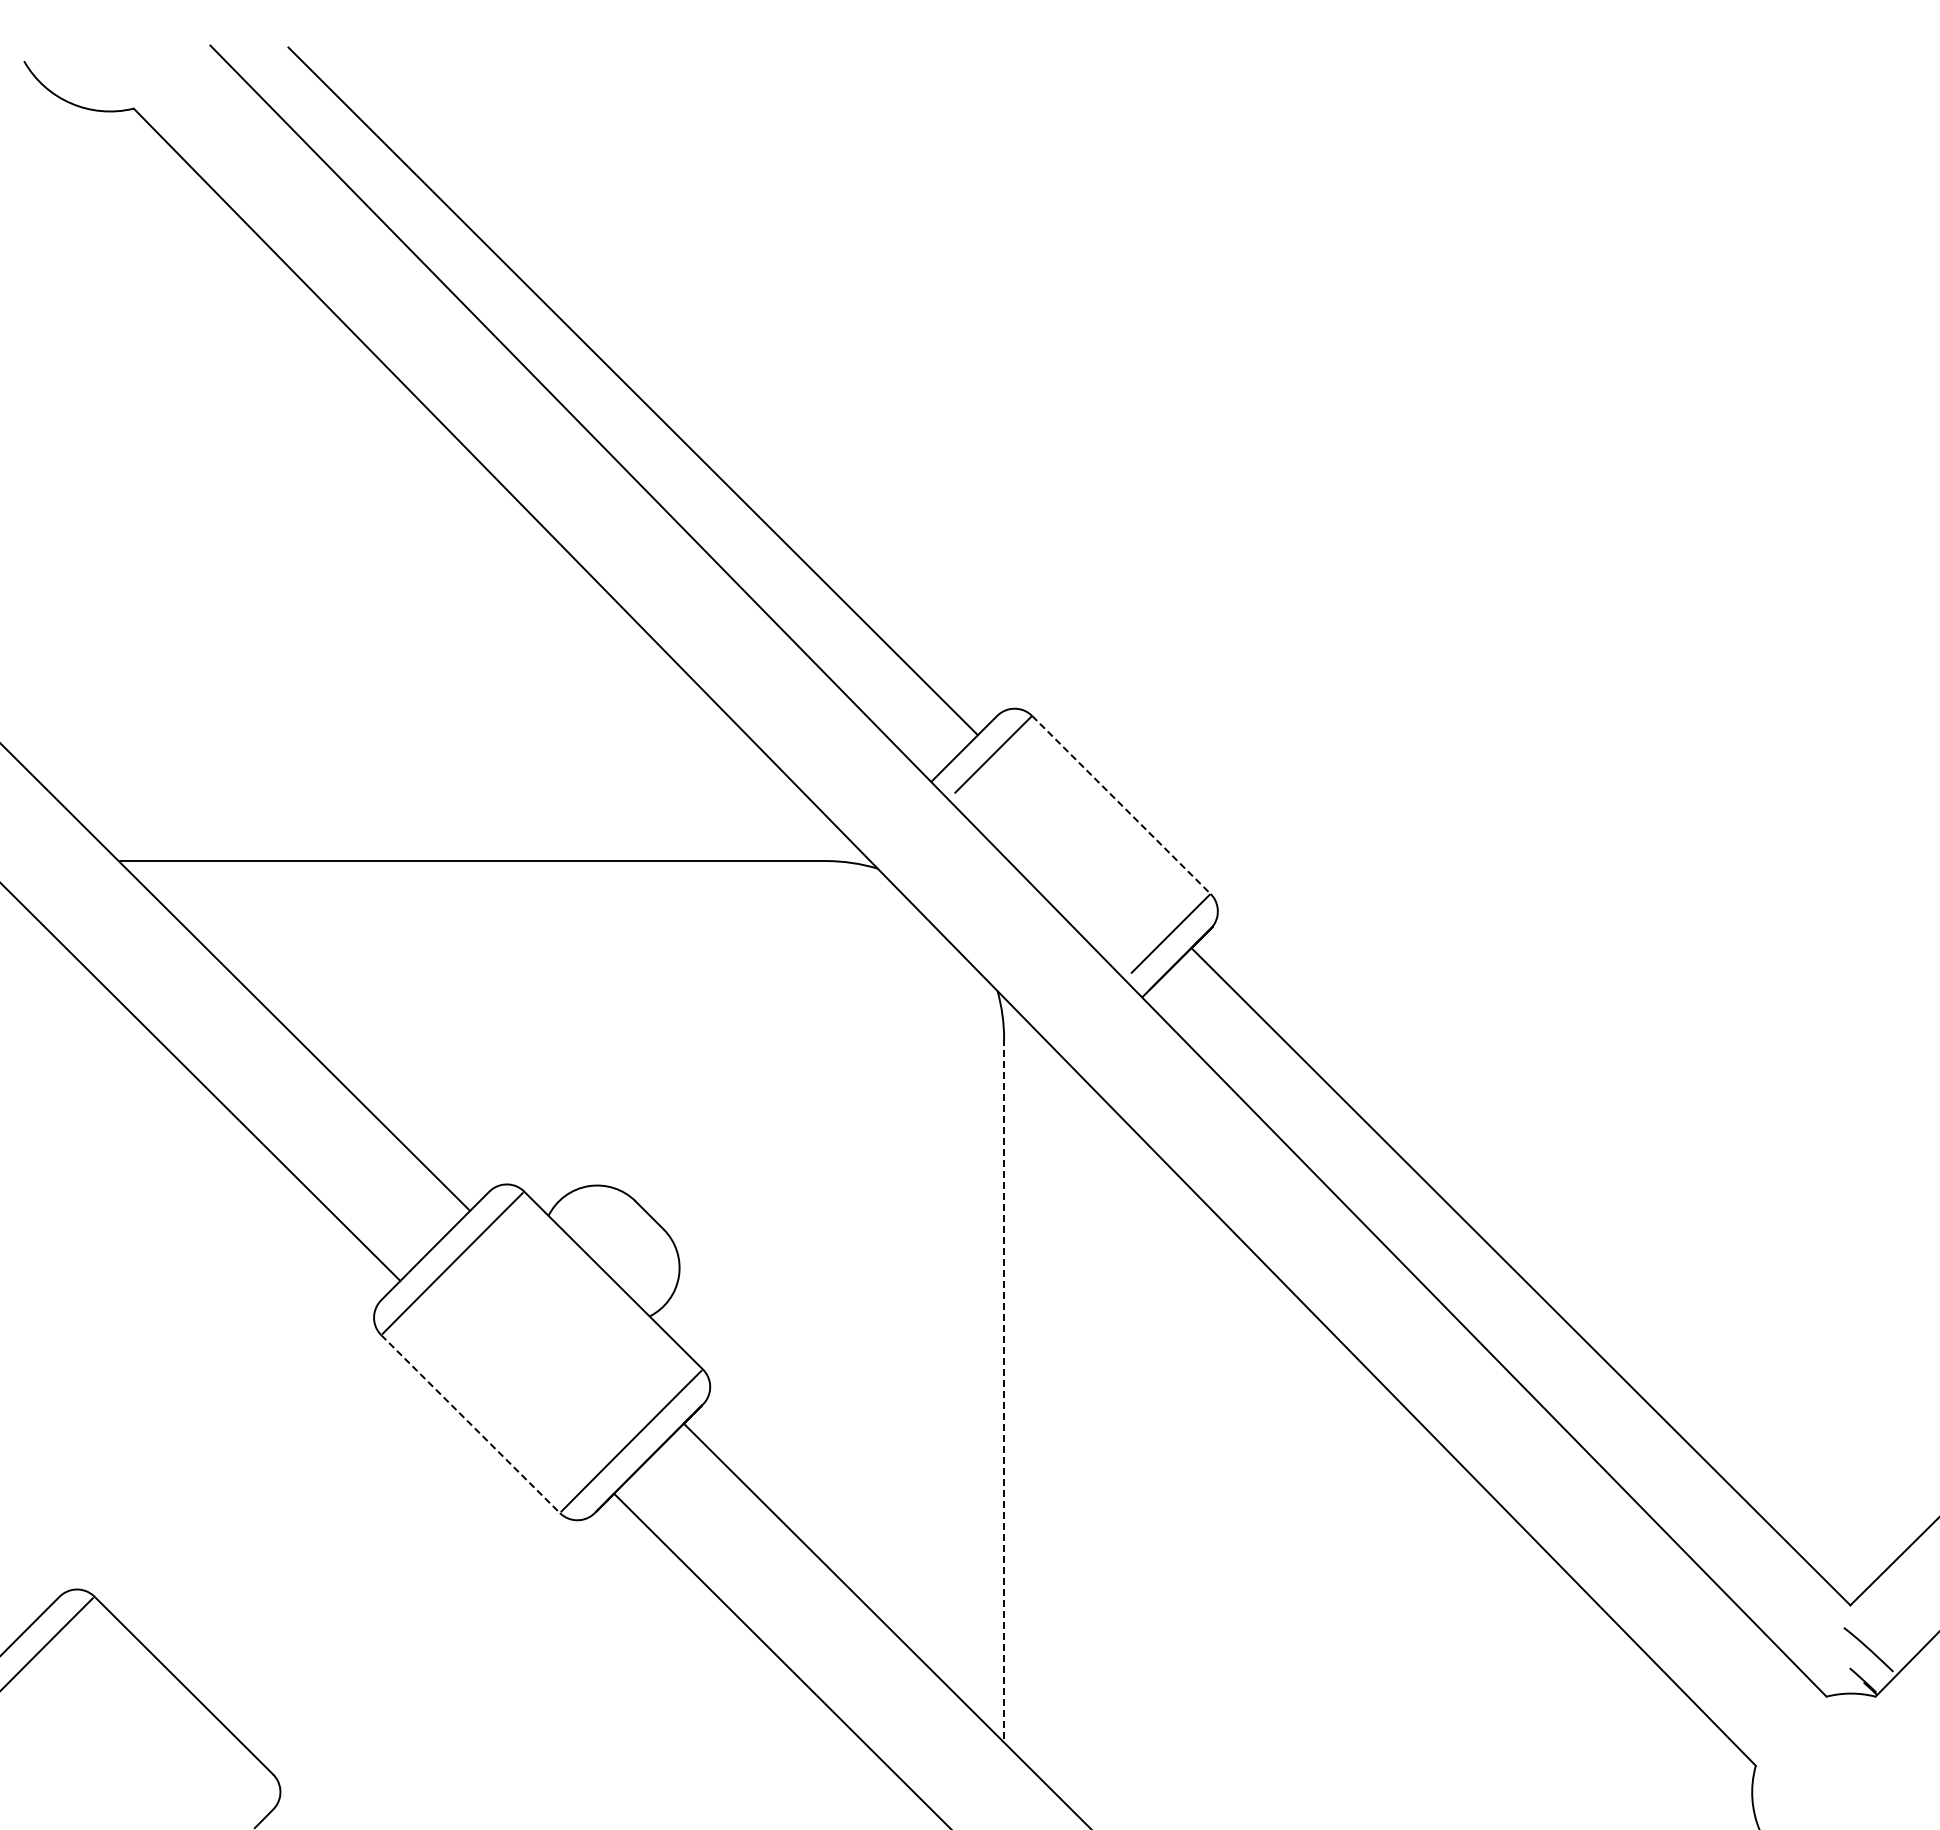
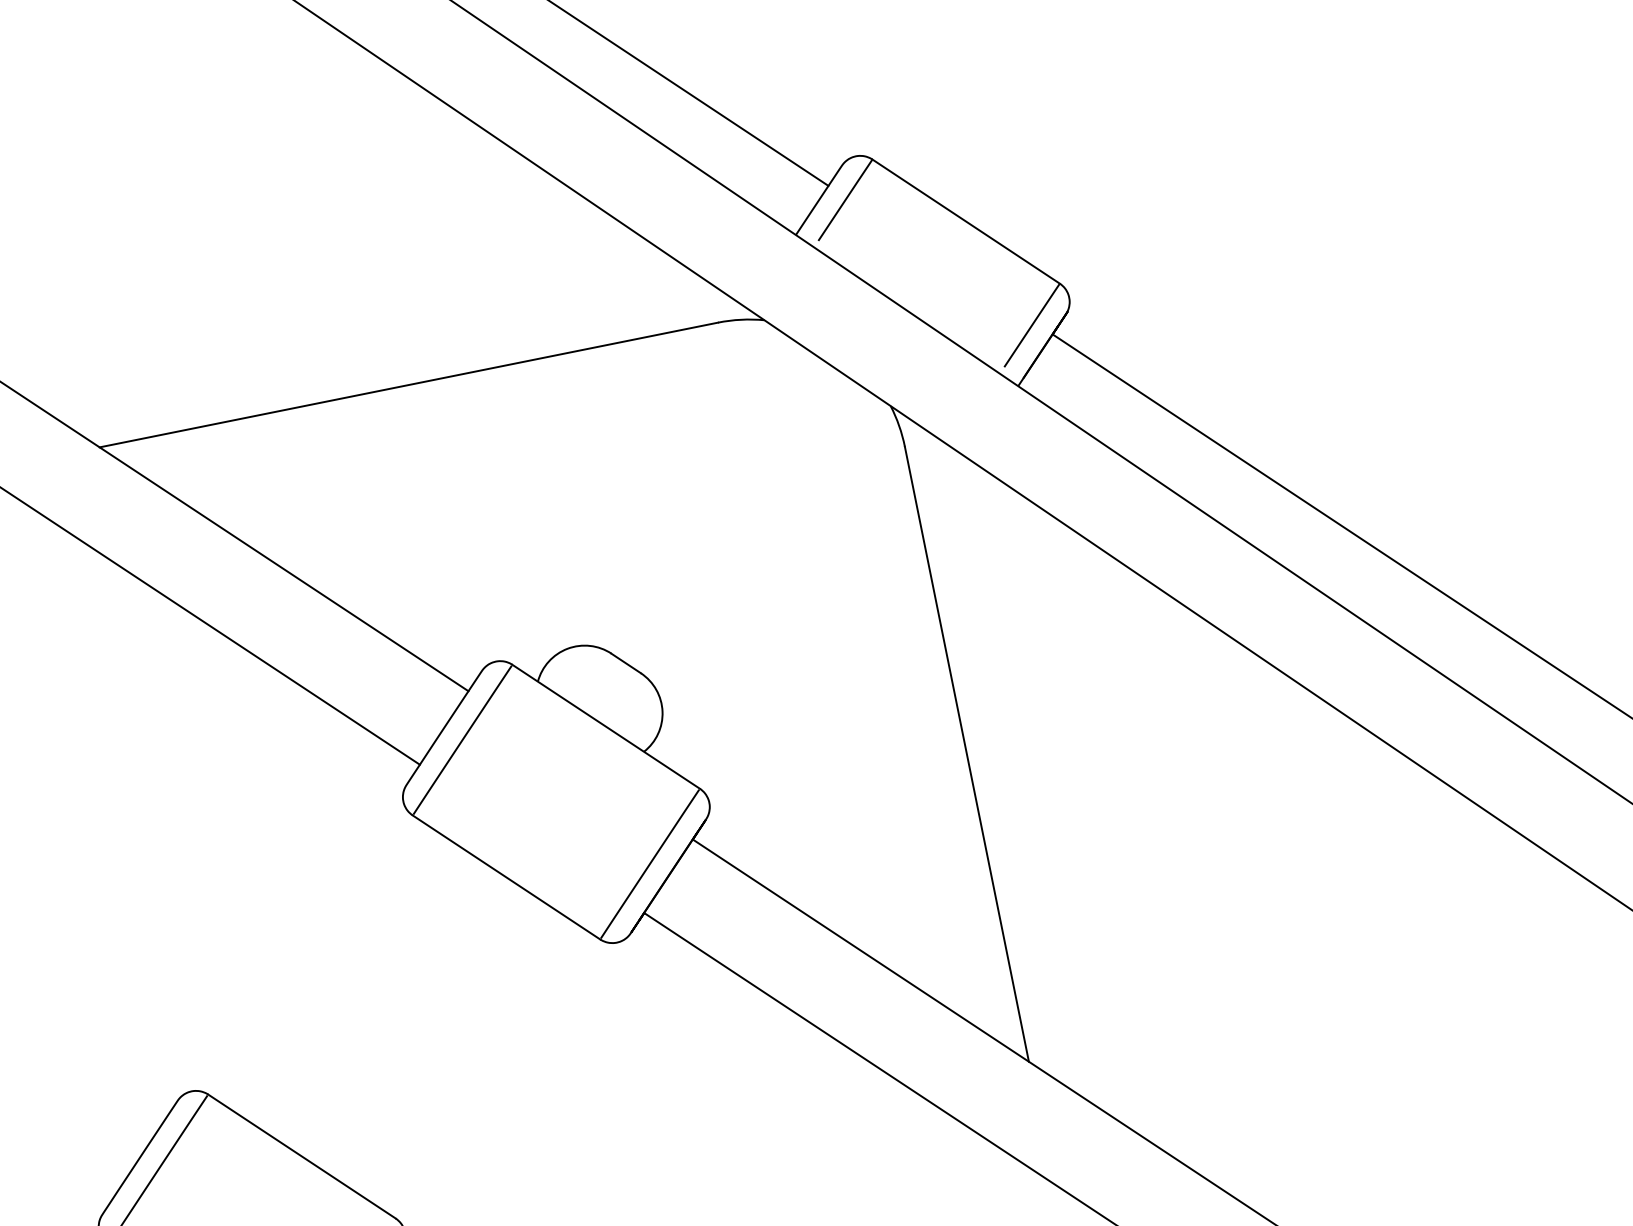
line: (1121, 805) -> (966, 222), dashed -> solid
line: (1004, 1390) -> (967, 753), dashed -> solid
line: (471, 1424) -> (507, 877), dashed -> solid

